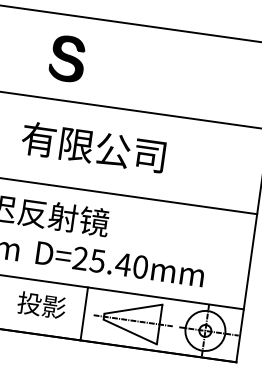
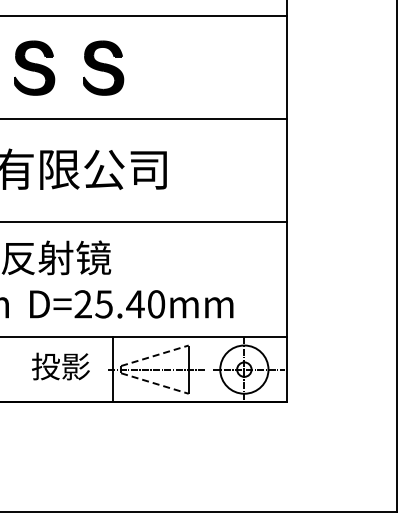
part: (124, 66) -> (103, 67), added
text: (41, 305) -> (60, 366), moved
line: (133, 309) -> (155, 355), solid -> dashed
line: (84, 313) -> (113, 369), moved
line: (130, 332) -> (155, 383), solid -> dashed

